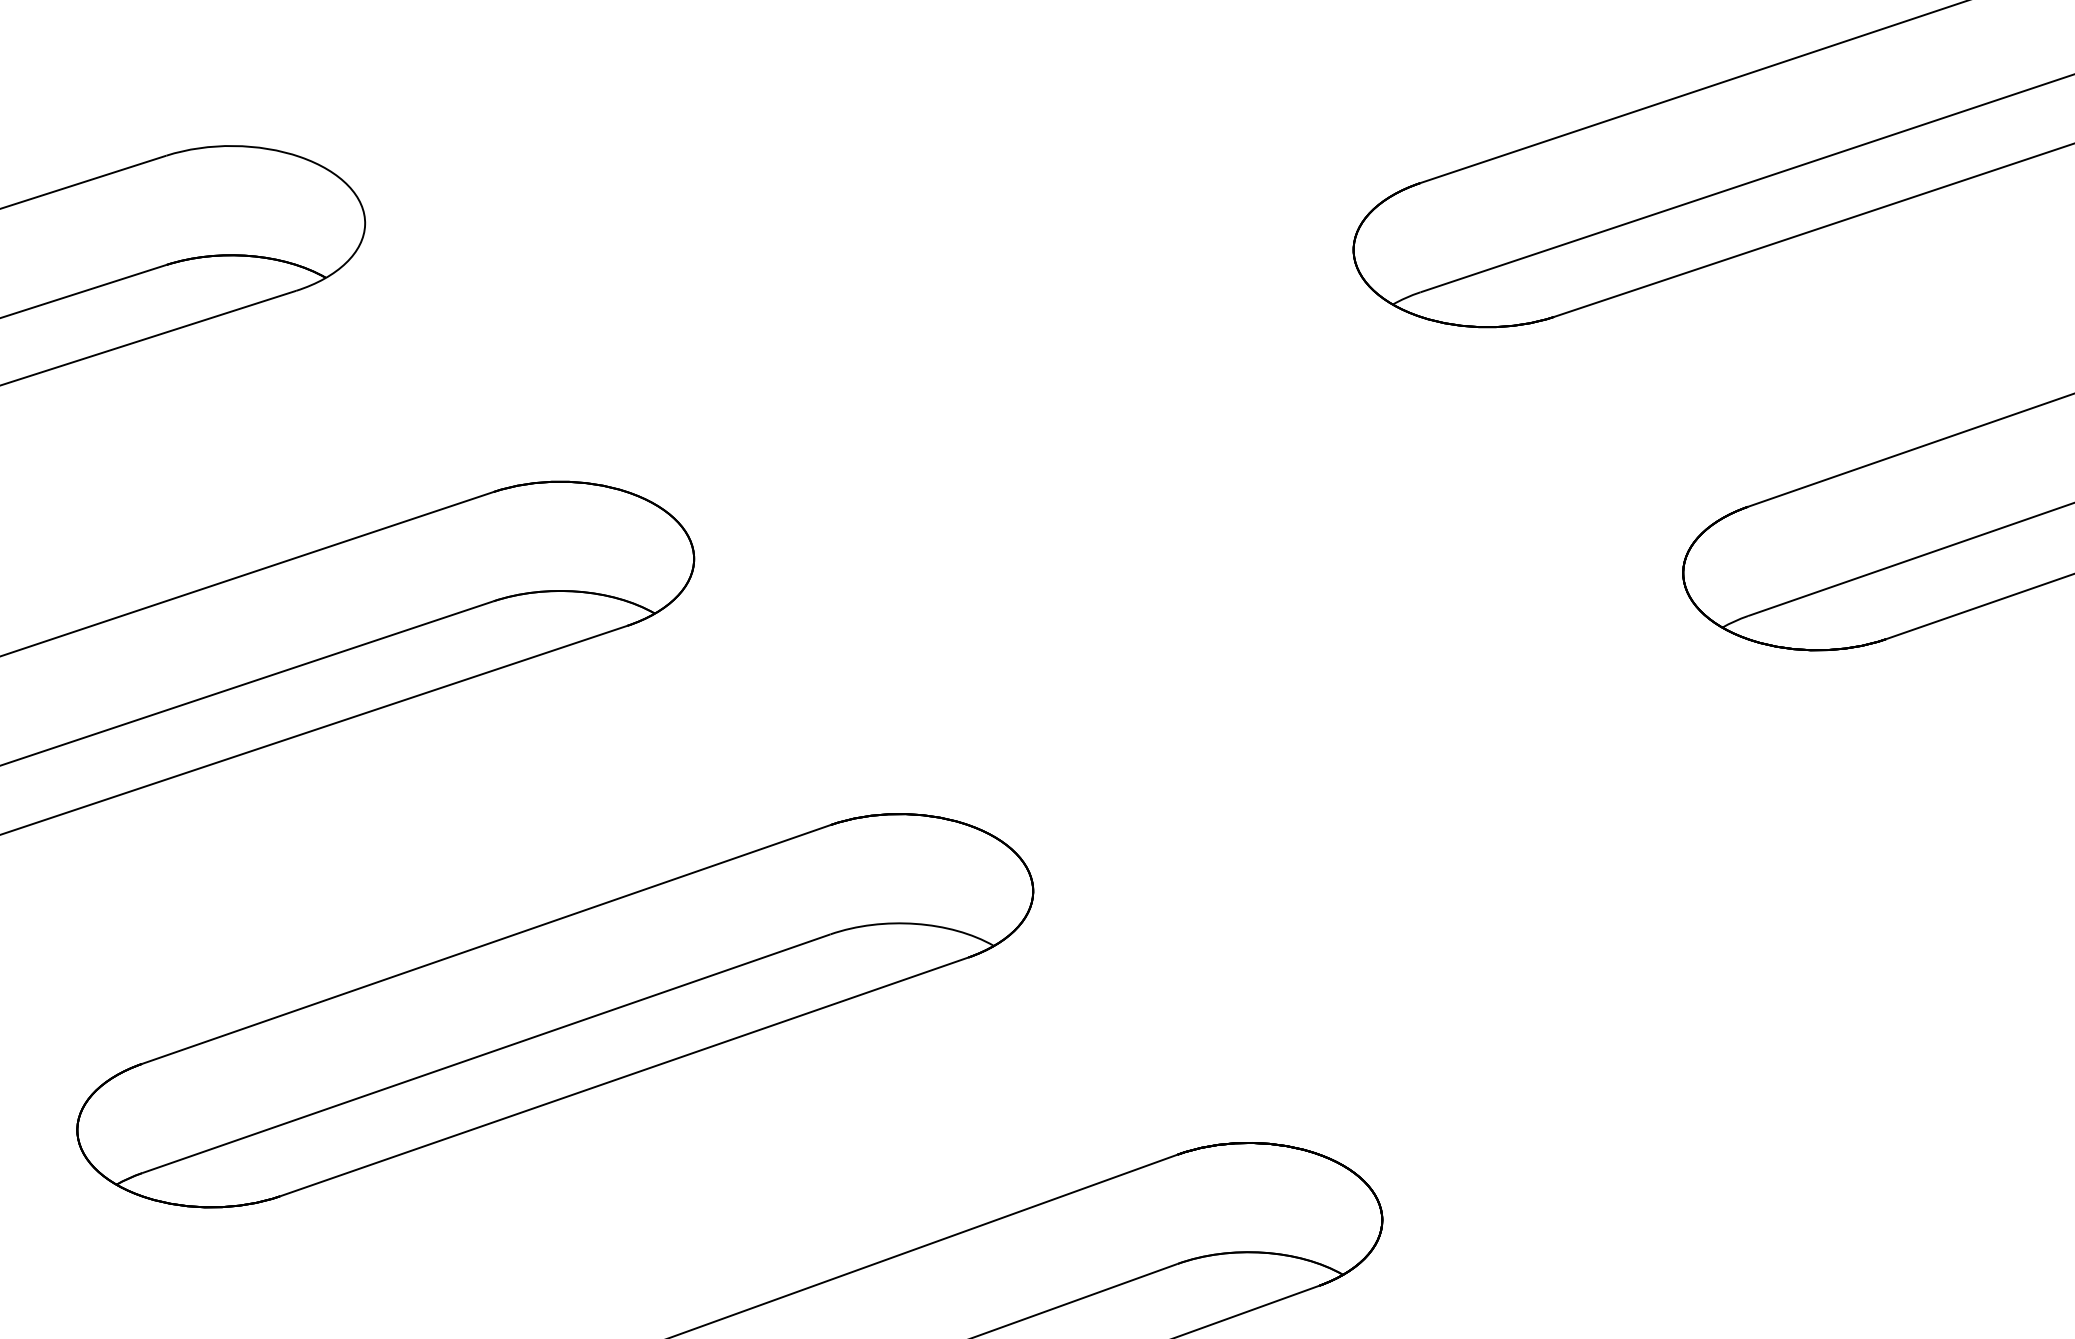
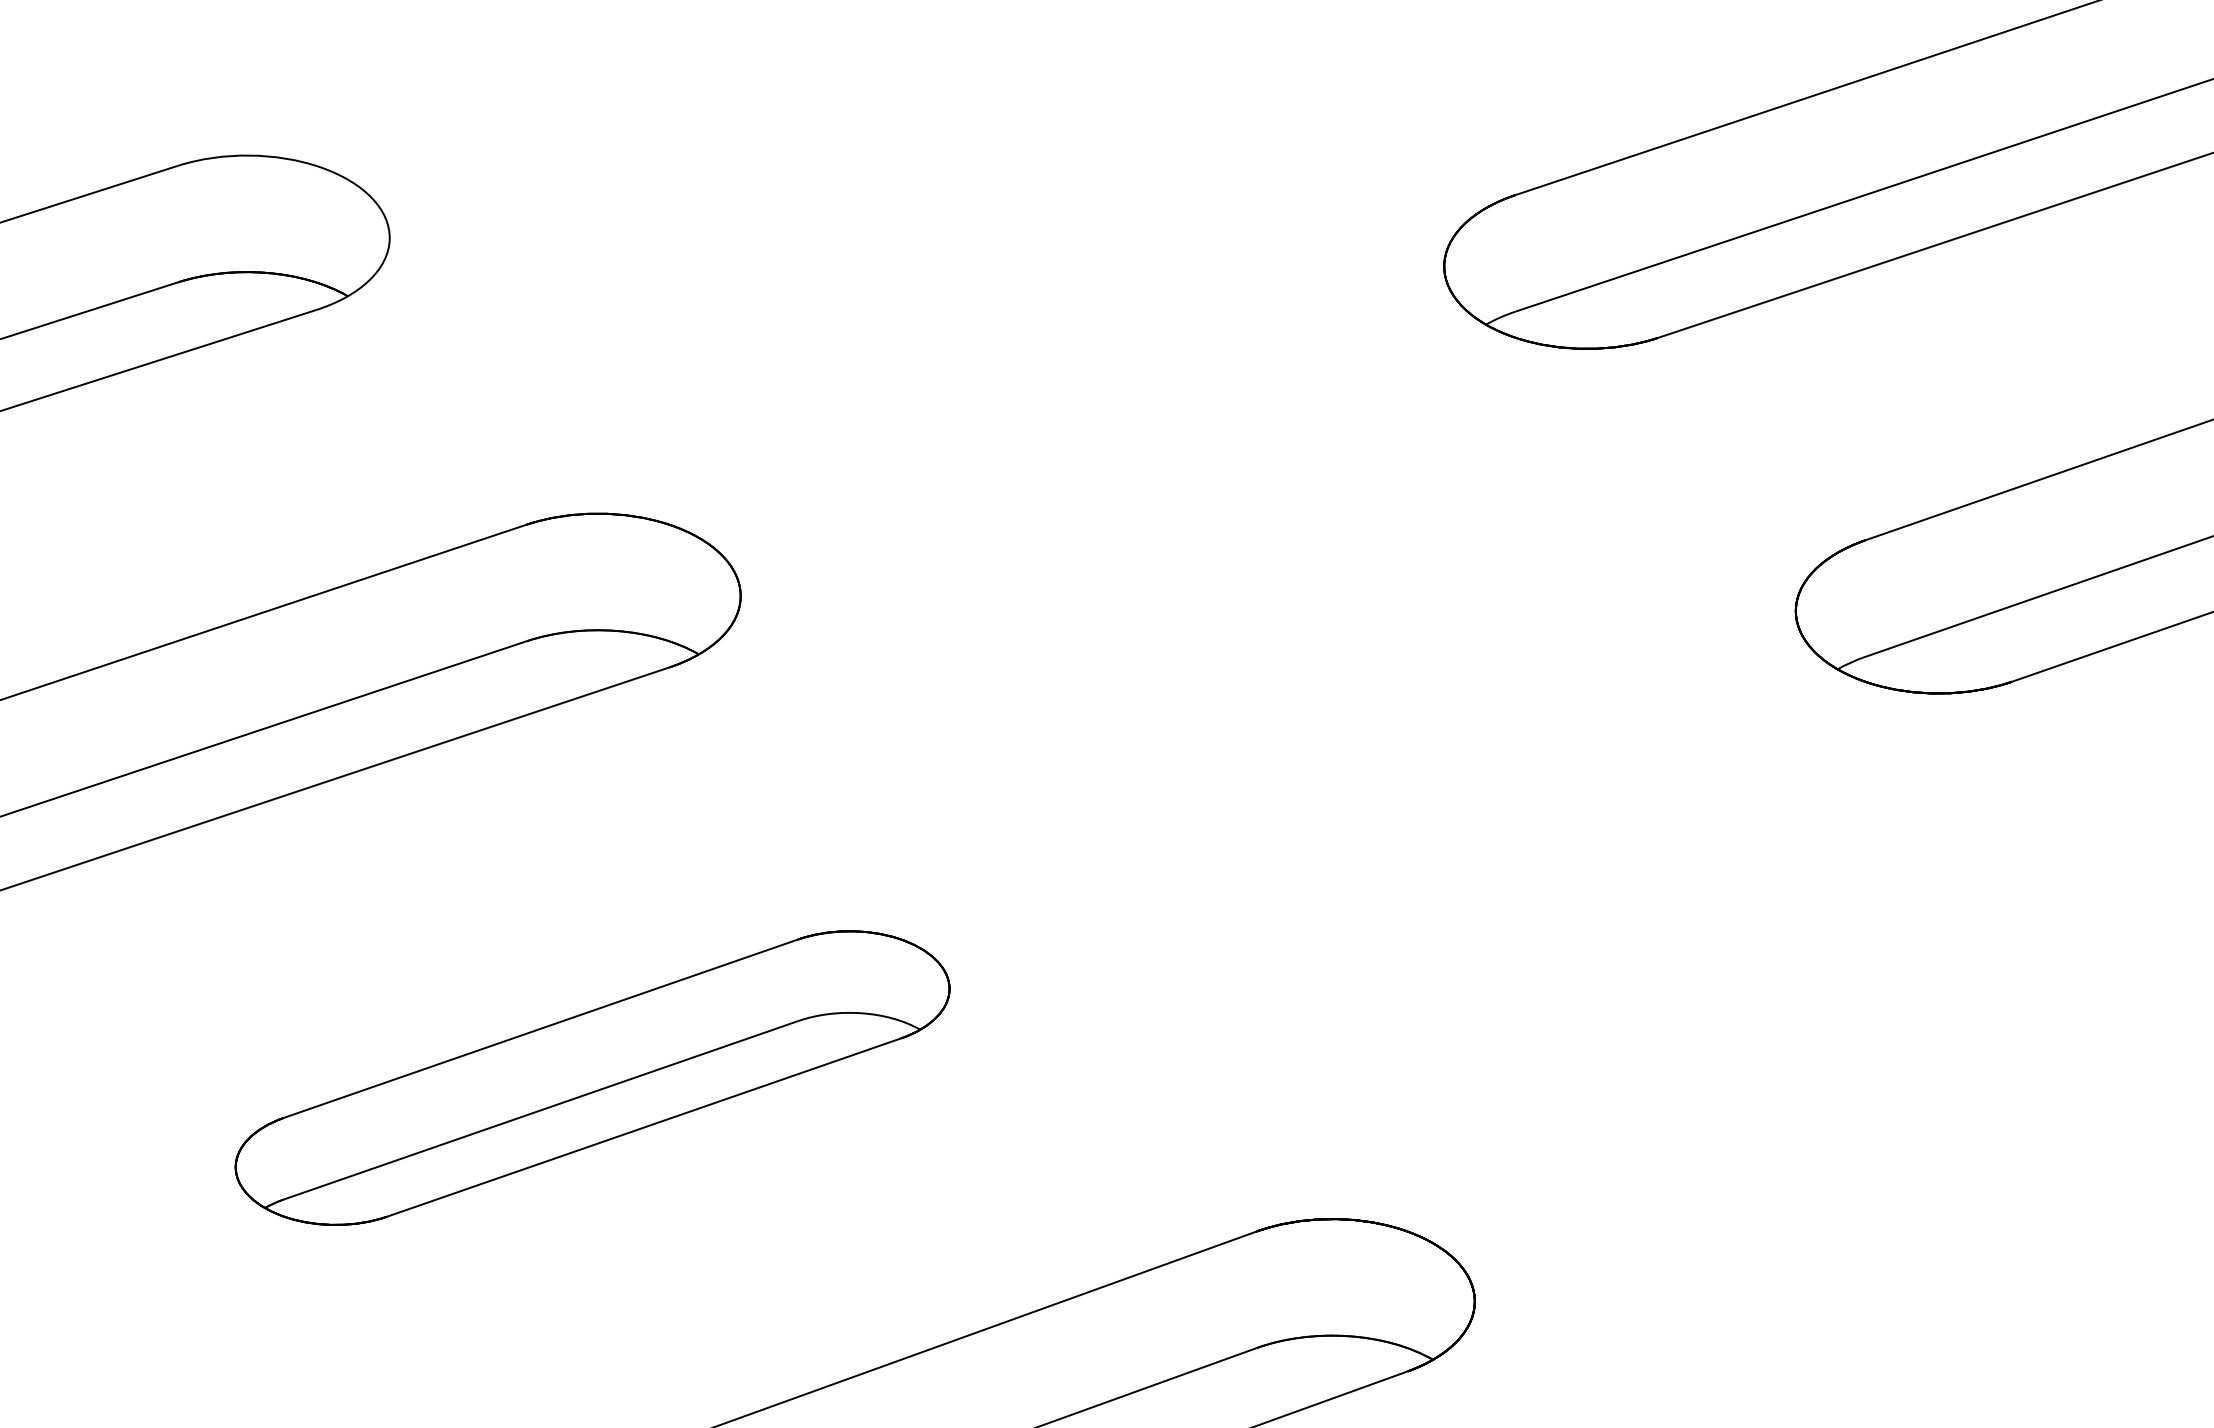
part: (555, 1010) -> (592, 1077), size x0.7

